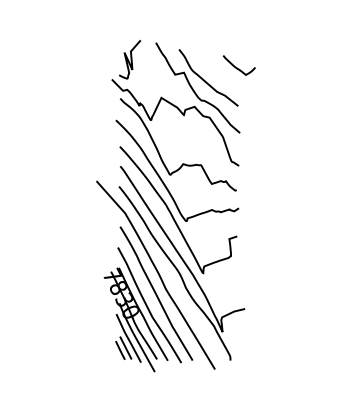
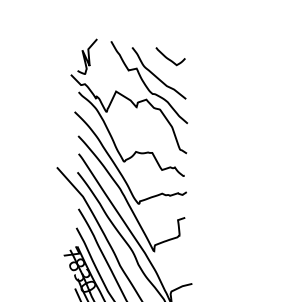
curve: (236, 66) -> (168, 57), moved

